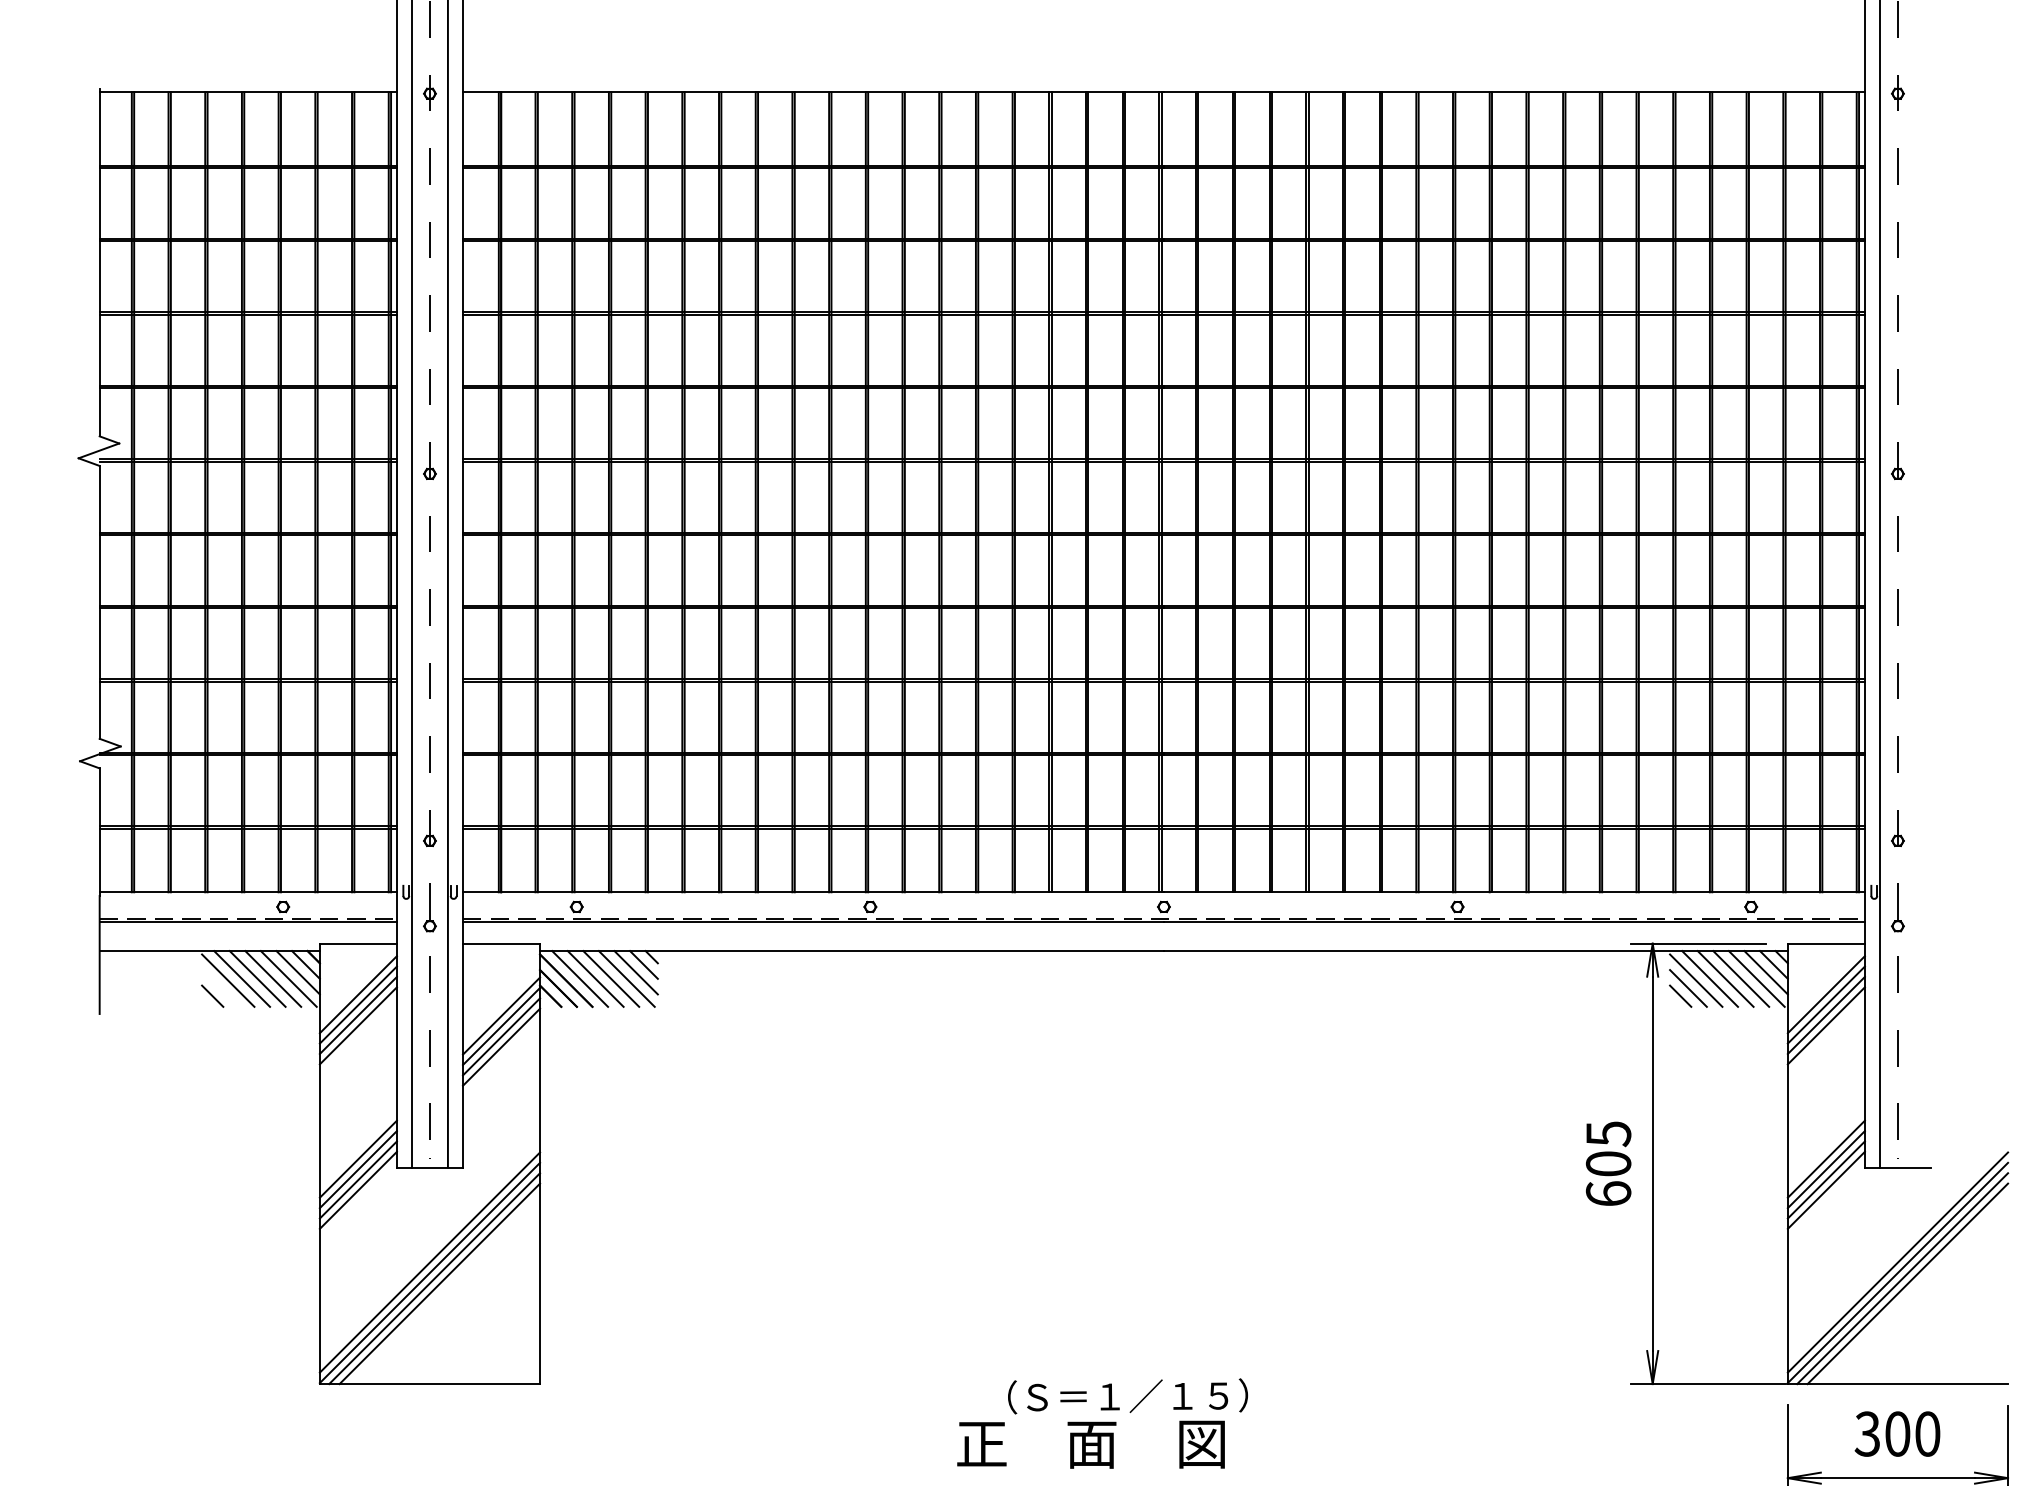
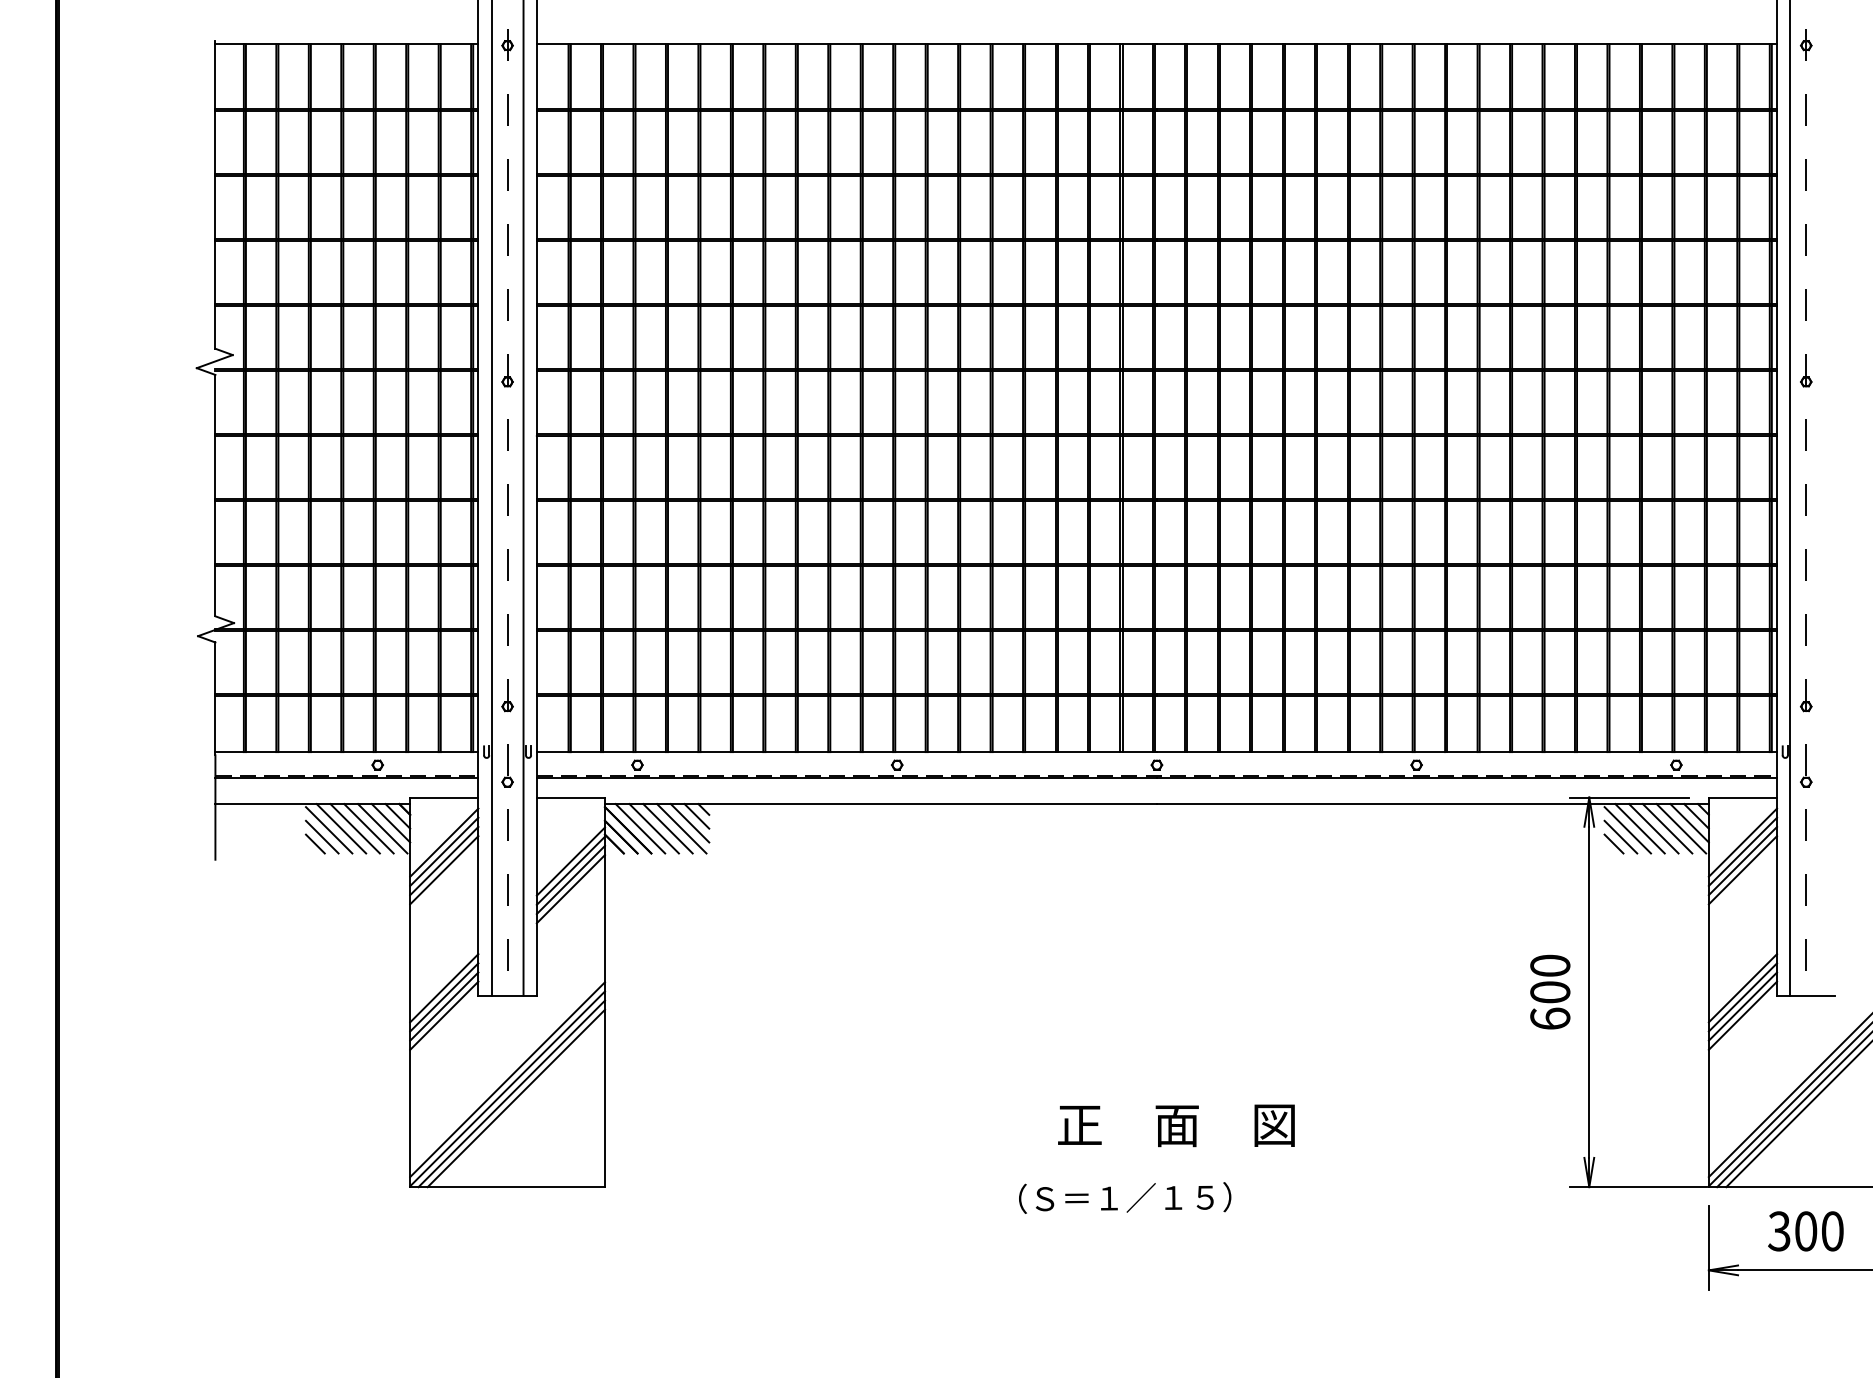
line: (220, 987) -> (322, 836), added
text: (1608, 1133) -> (1550, 965), 605 -> 600
text: (1091, 1444) -> (1176, 1125), moved

